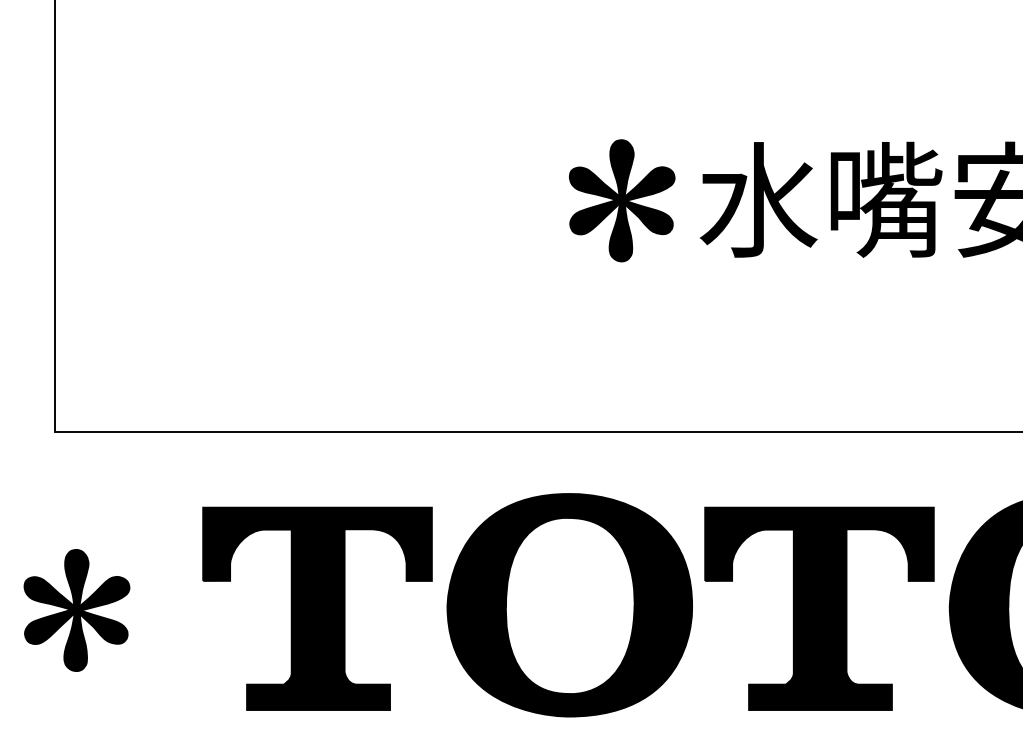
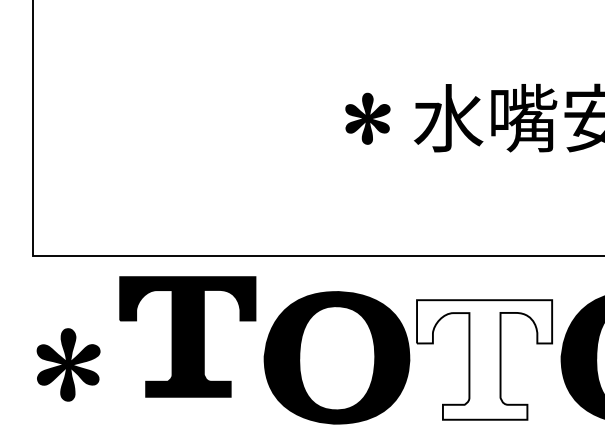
part: (621, 200) -> (367, 118), size x0.7
part: (316, 608) -> (187, 336), moved
fill: (819, 608) -> (484, 359), removed
part: (76, 609) -> (68, 364), moved

